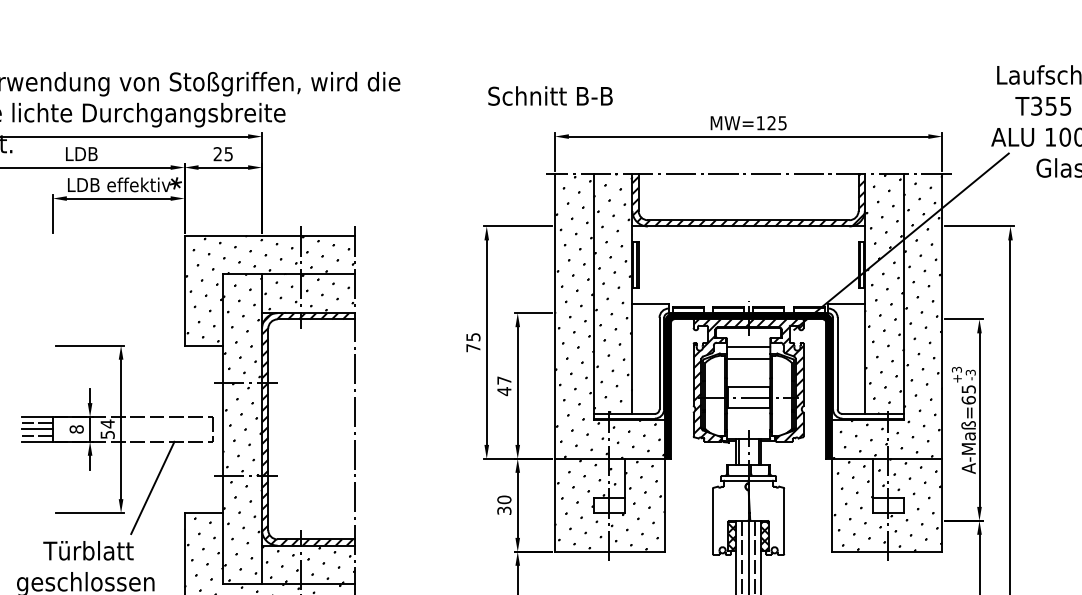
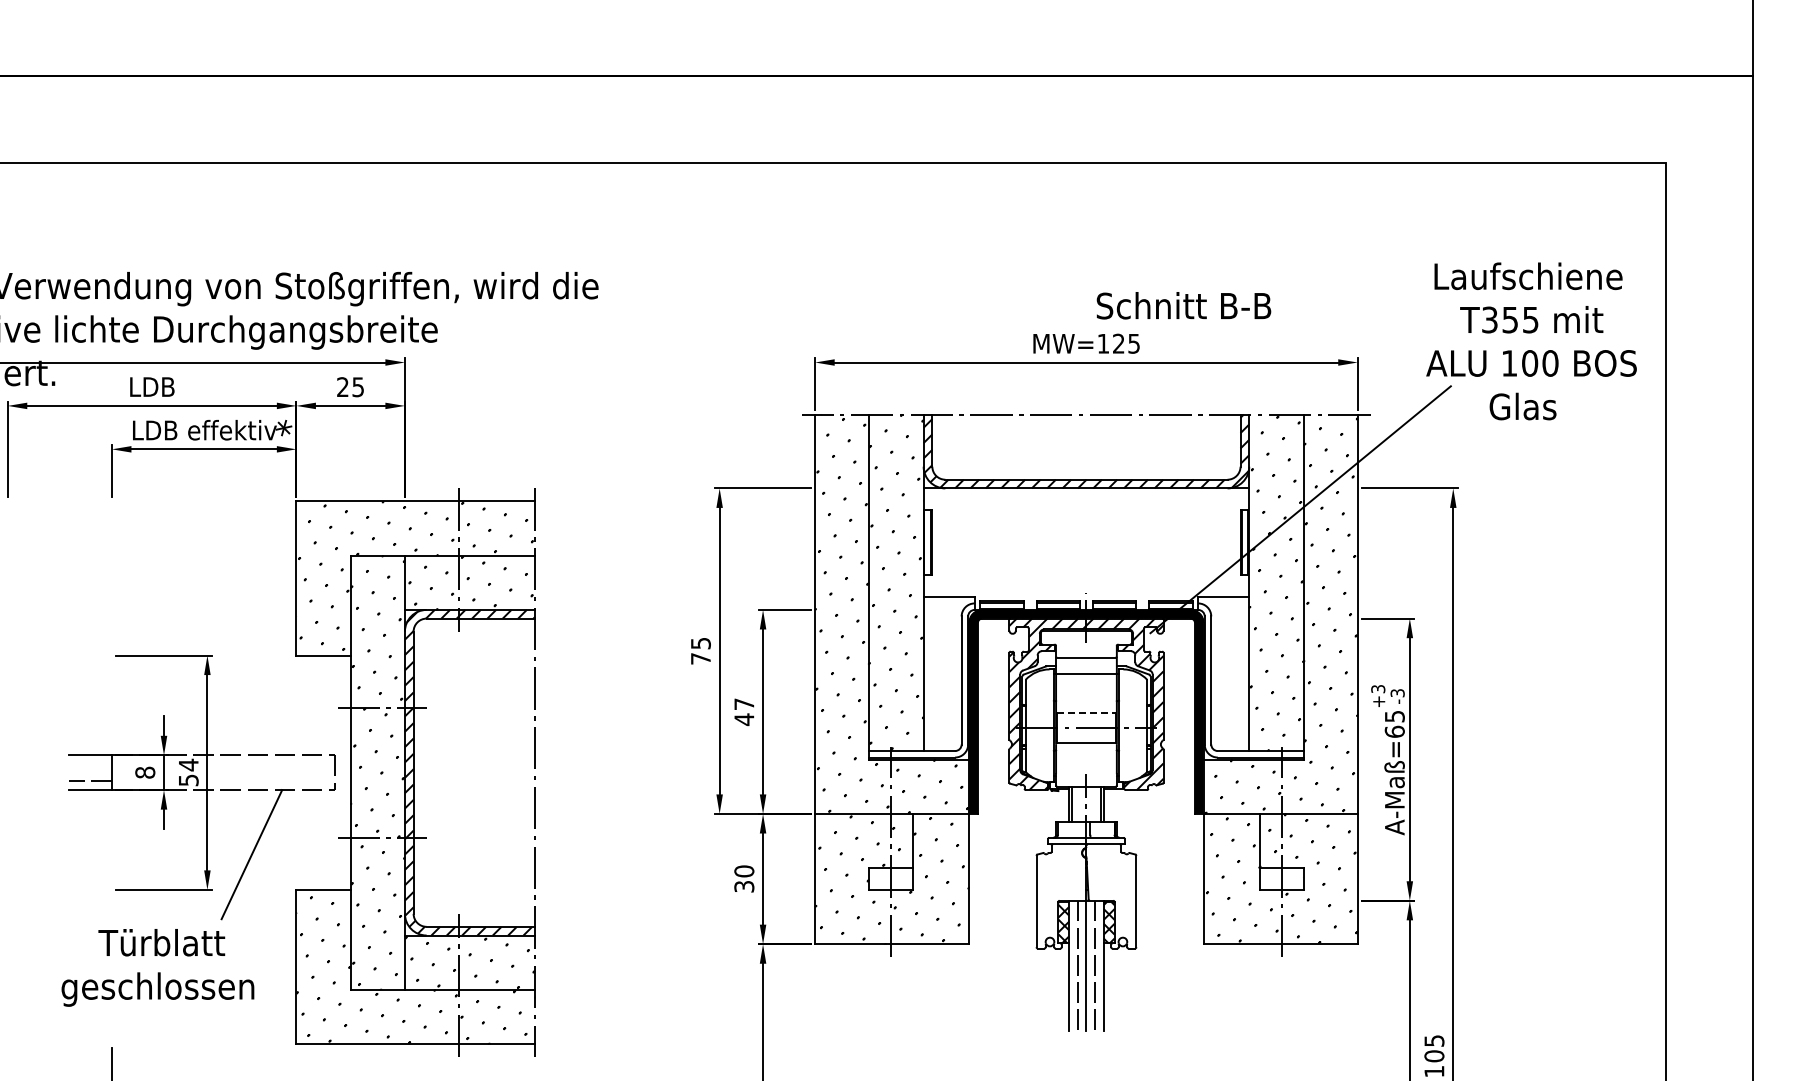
text: (550, 95) -> (1183, 305), moved
line: (748, 386) -> (1086, 712), solid -> dashed
line: (36, 423) -> (89, 764), removed
line: (36, 429) -> (89, 772), removed

